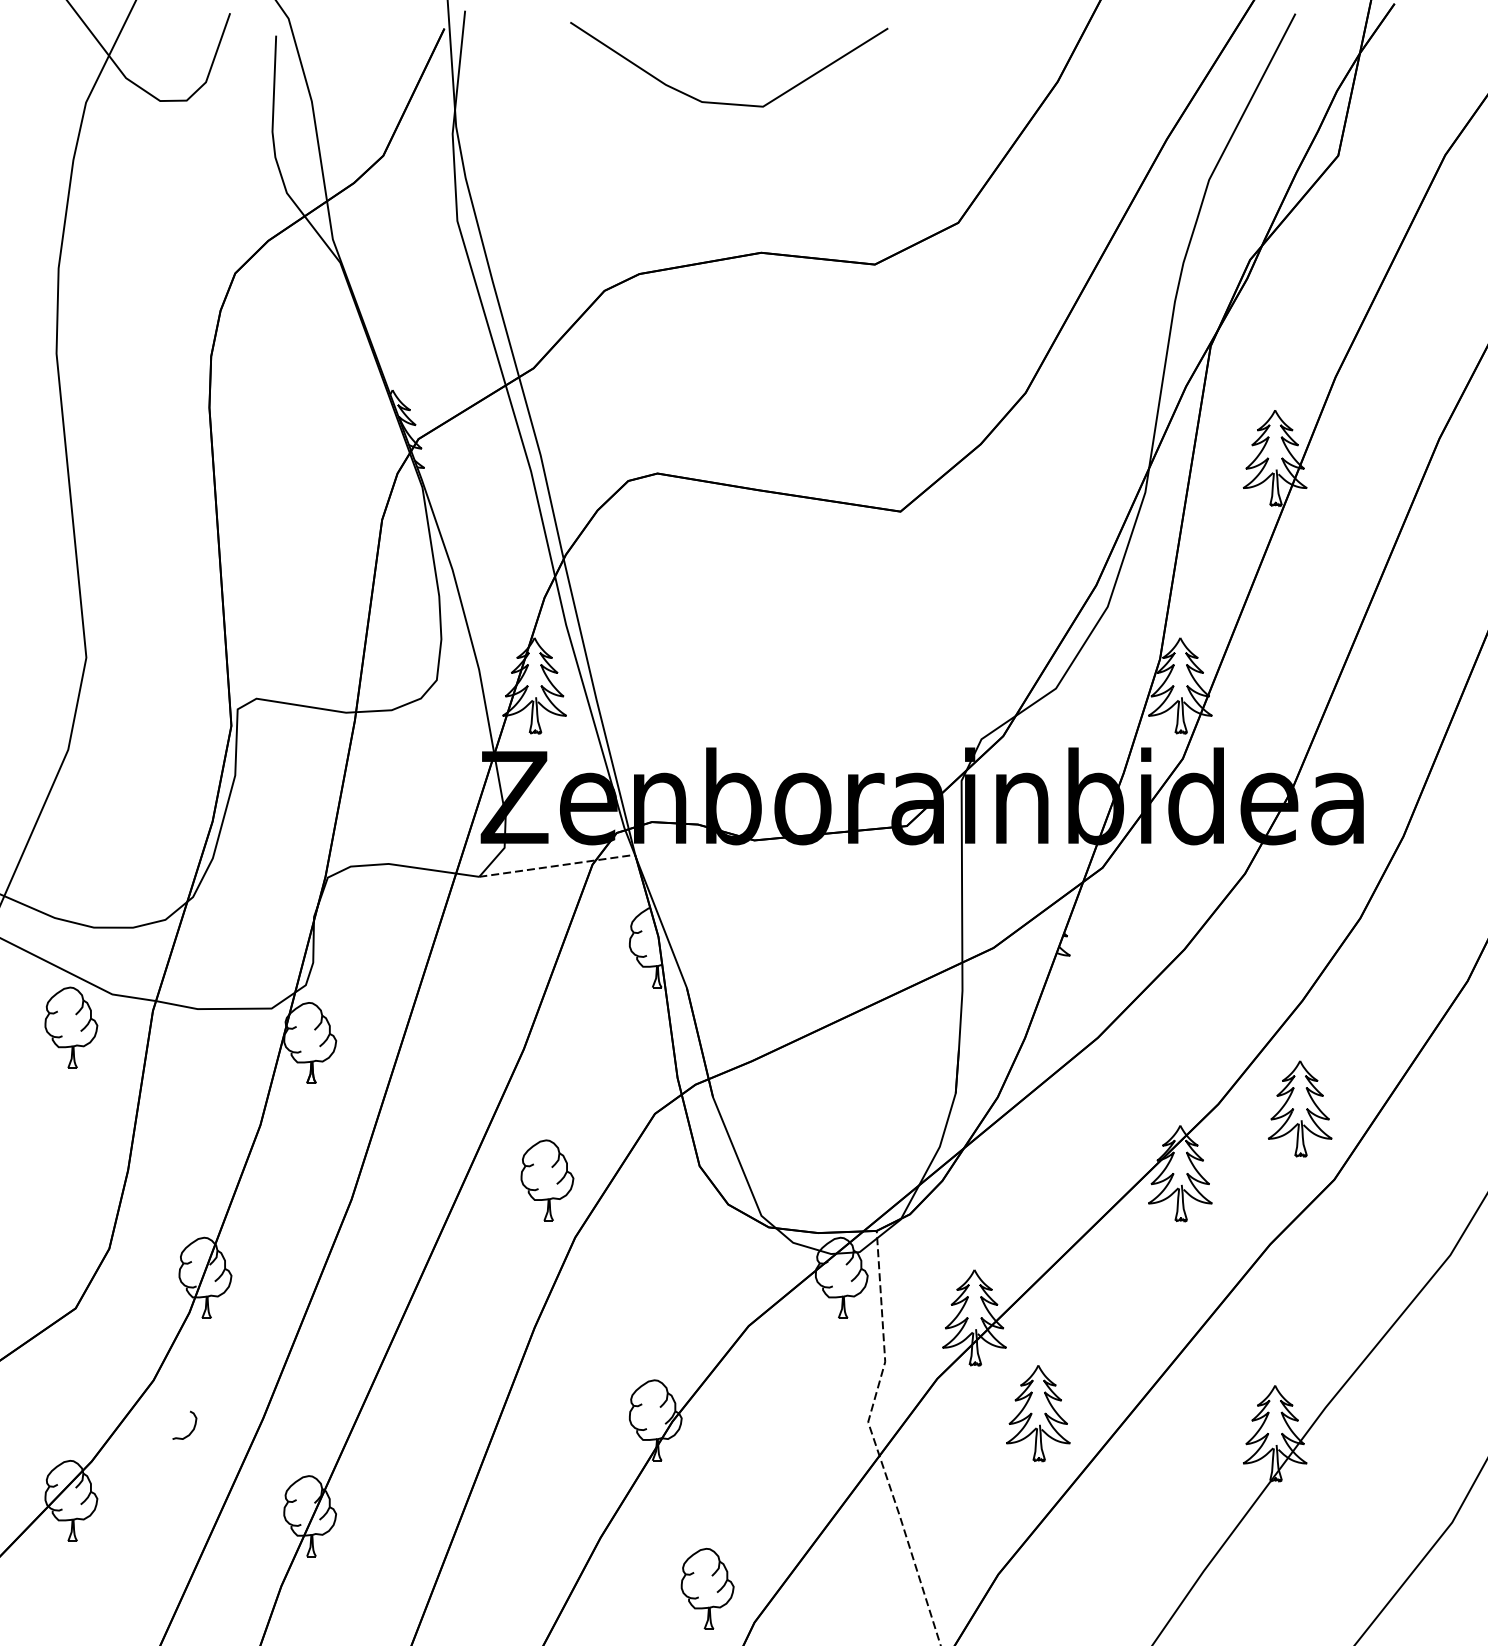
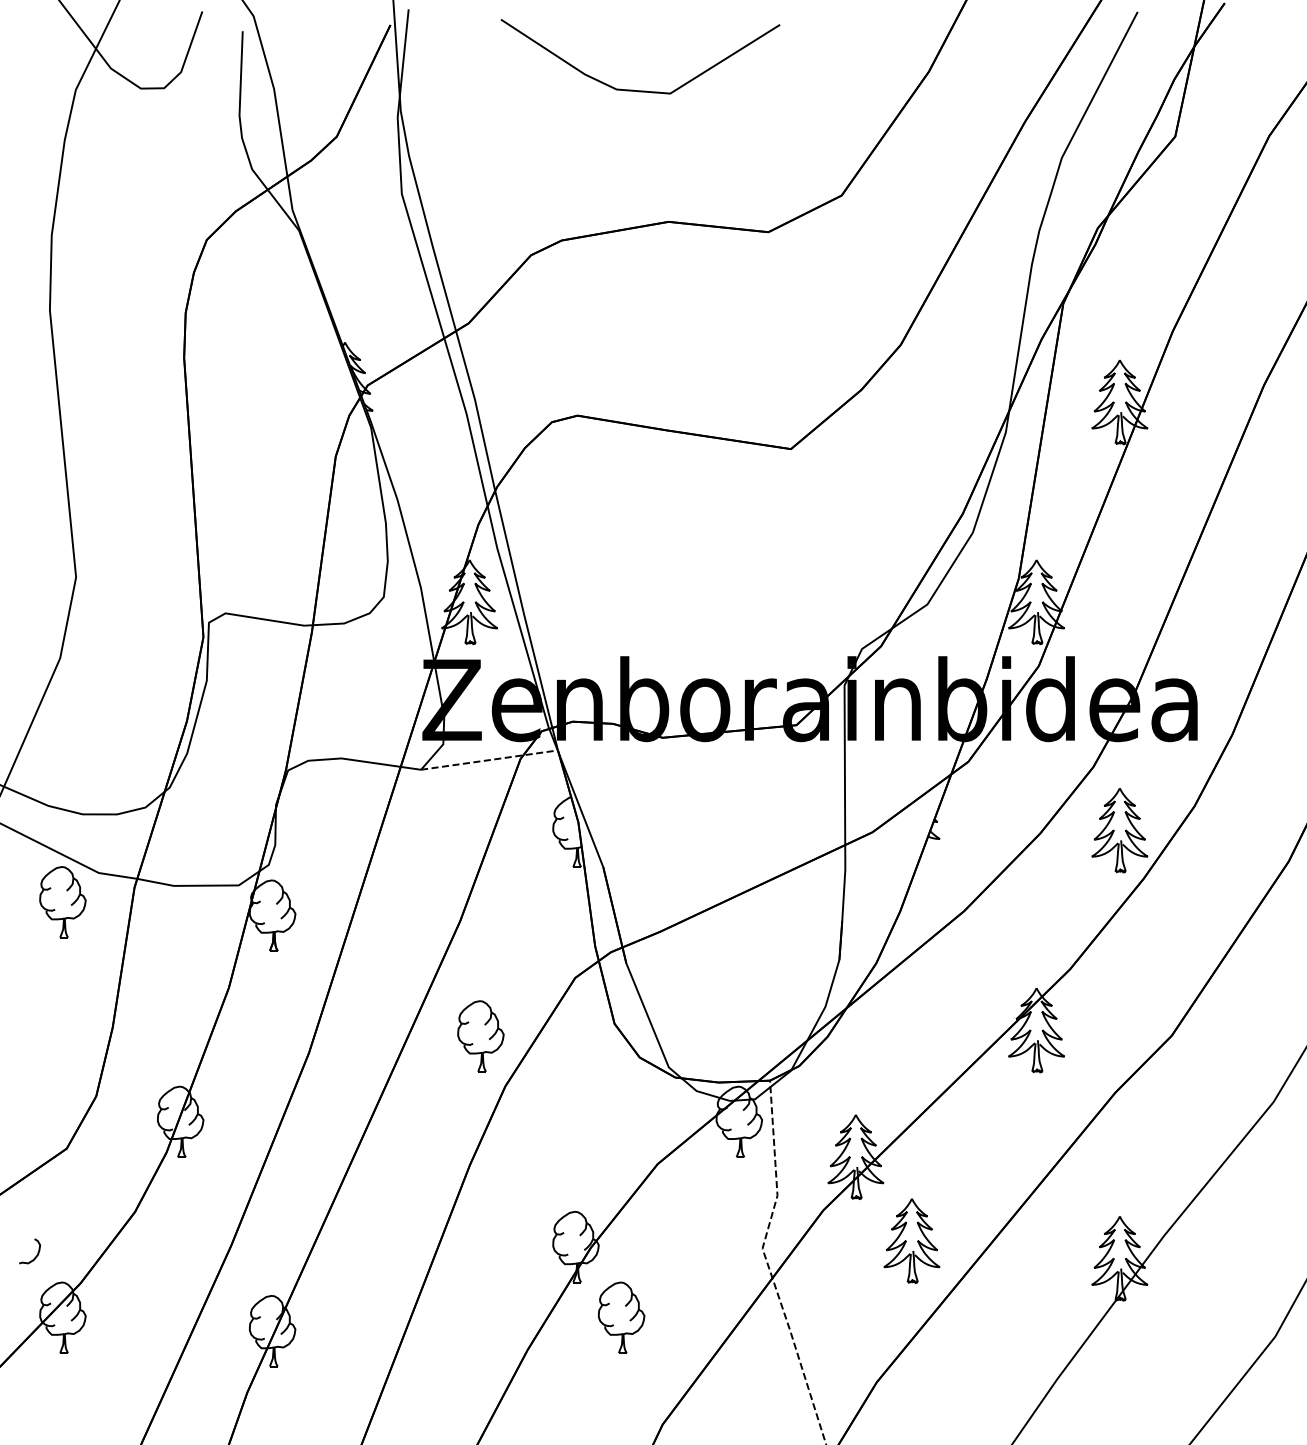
part: (1299, 1108) -> (1119, 830), moved
curve: (193, 1426) -> (37, 1252), moved
part: (707, 1588) -> (621, 1317), moved

